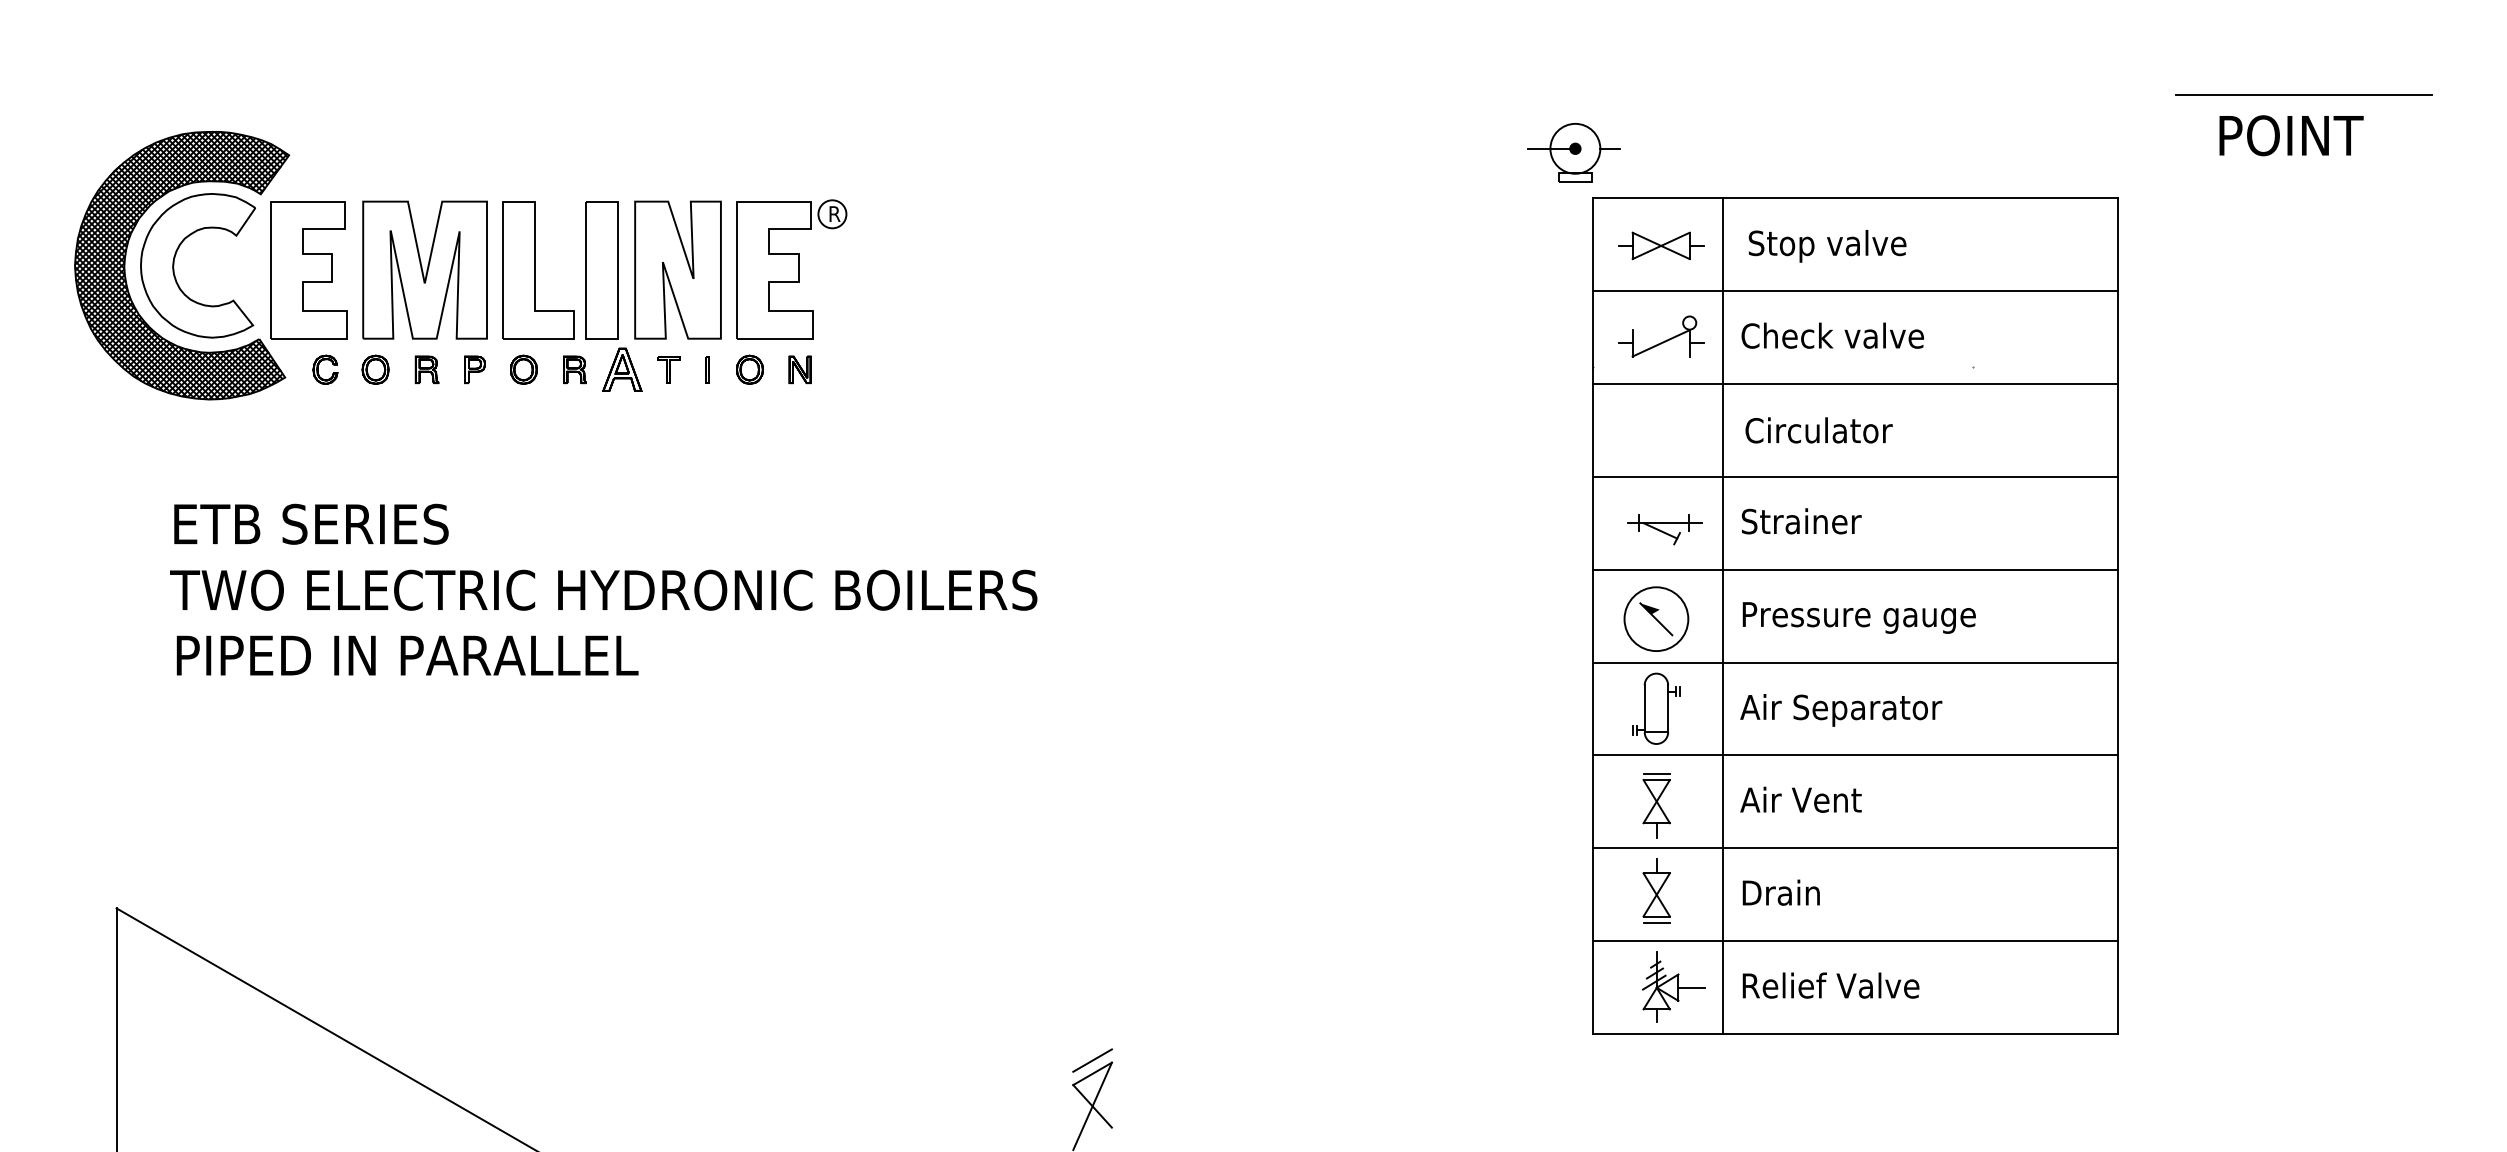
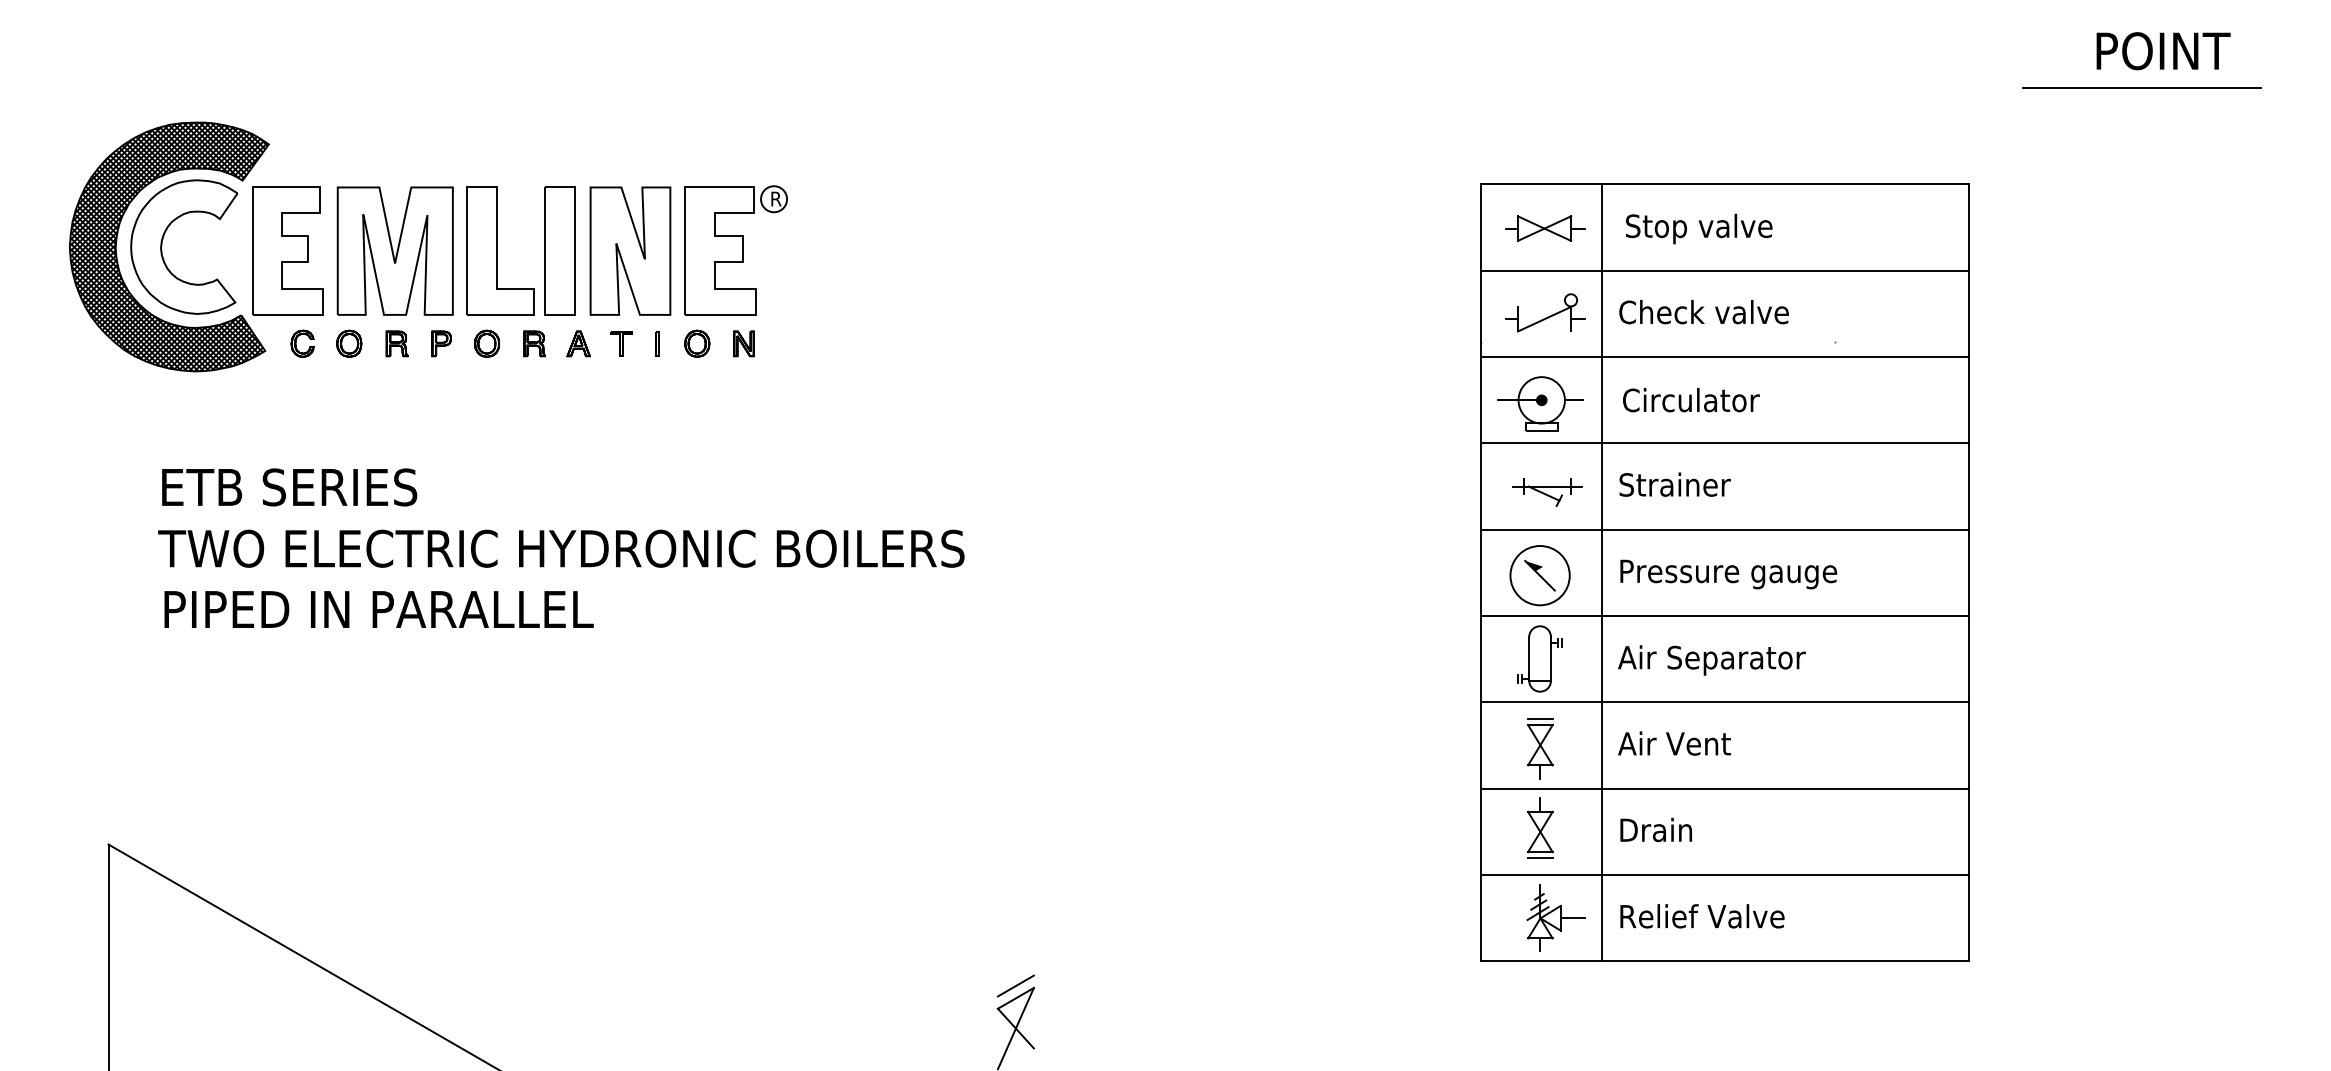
text: (2291, 136) -> (2163, 51), moved
part: (1574, 152) -> (1540, 403), moved
part: (622, 369) -> (578, 343), size x0.62

